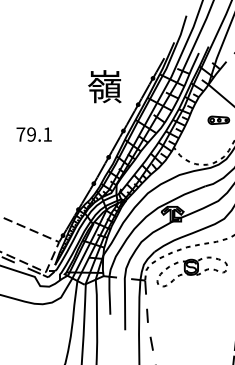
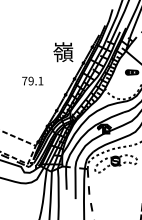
text: (33, 133) -> (32, 80), moved

